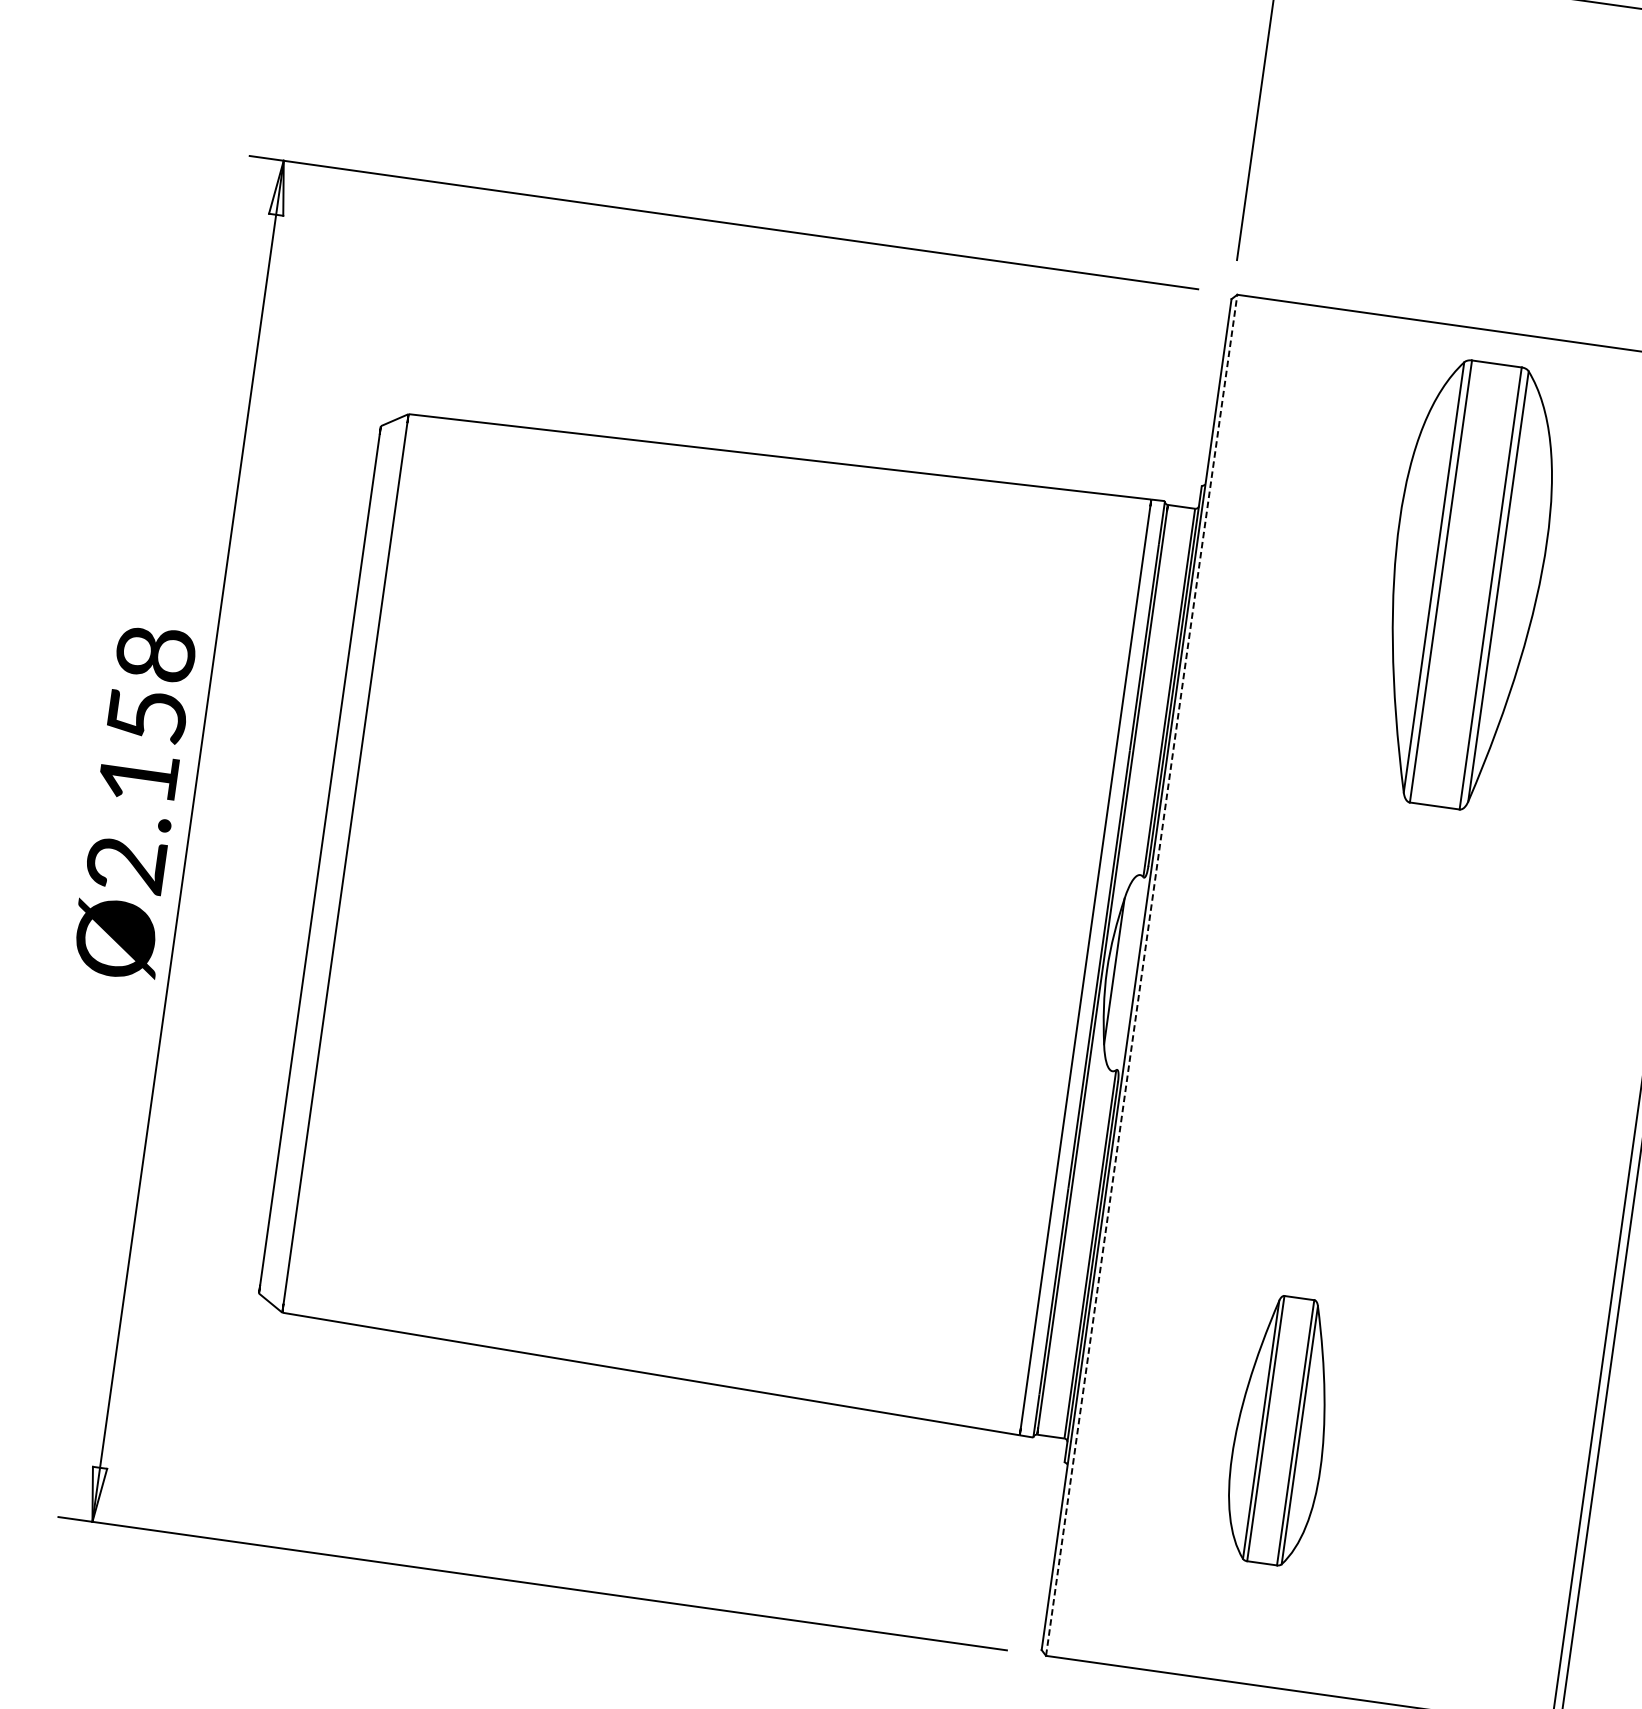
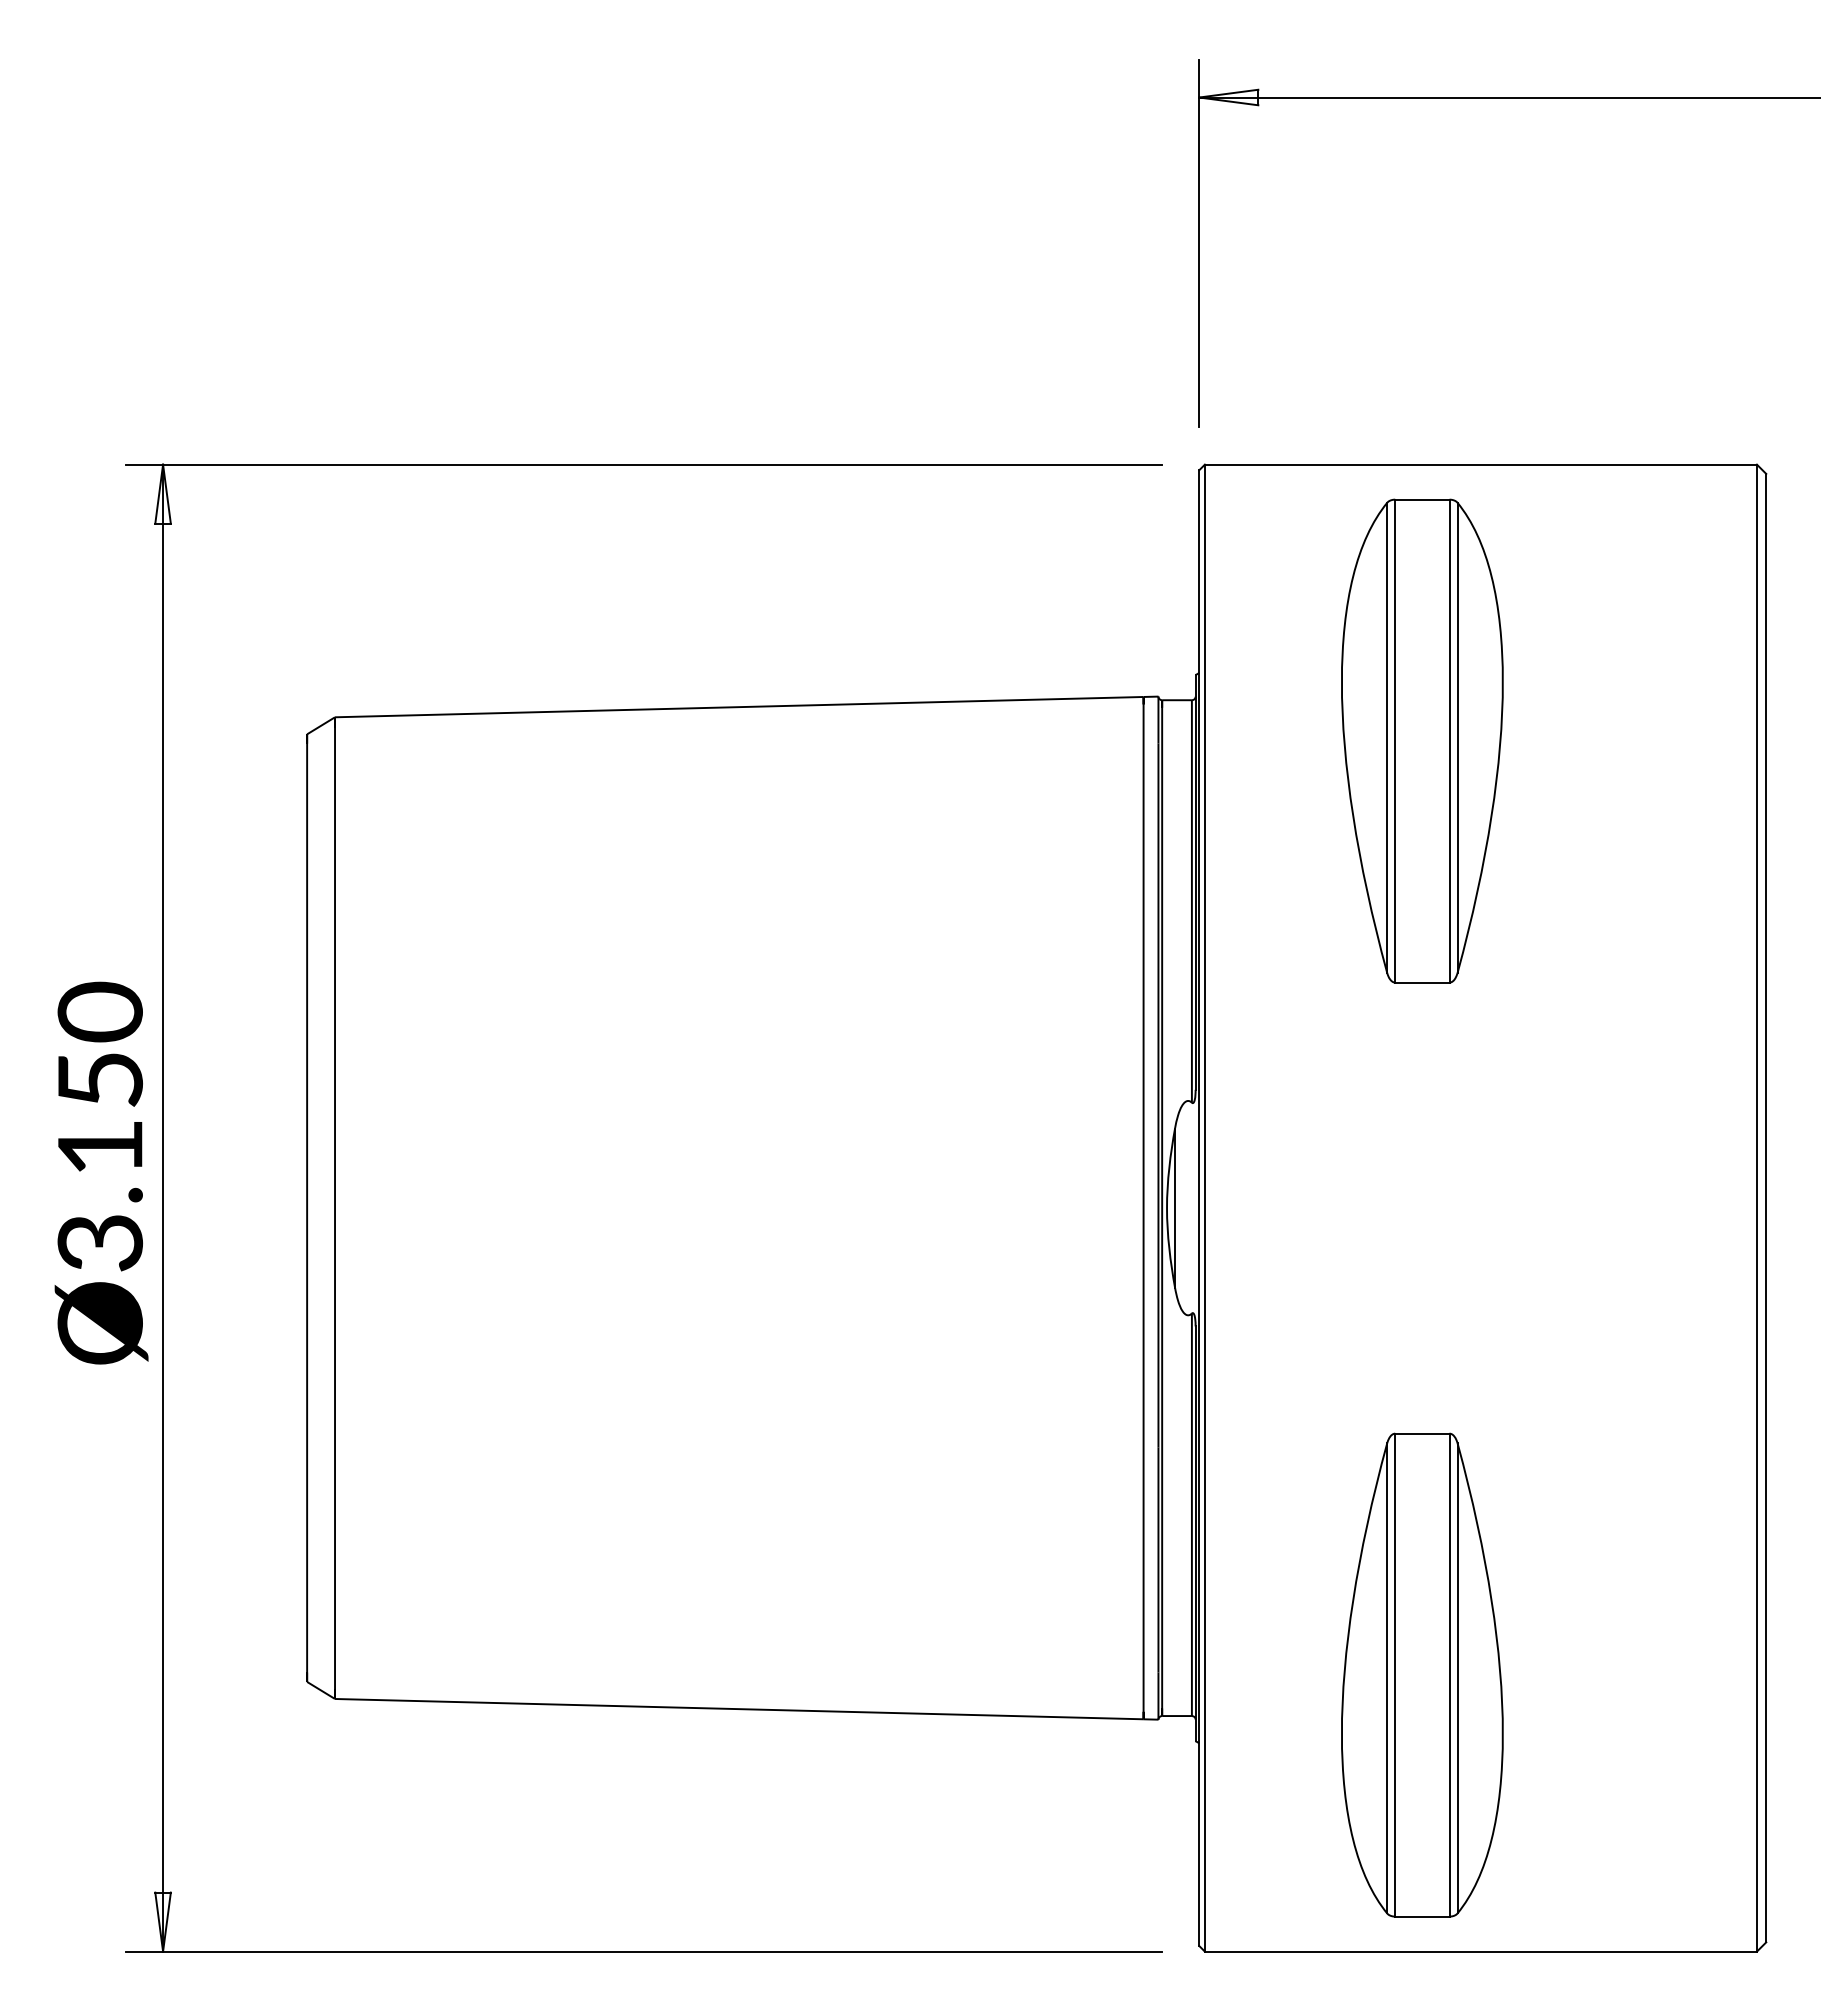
part: (1466, 584) -> (1422, 740), moved
text: (141, 758) -> (100, 1126), Ø2.158 -> Ø3.150
line: (1141, 975) -> (1204, 1208), dashed -> solid
part: (1280, 1430) -> (1422, 1674), size x1.67

